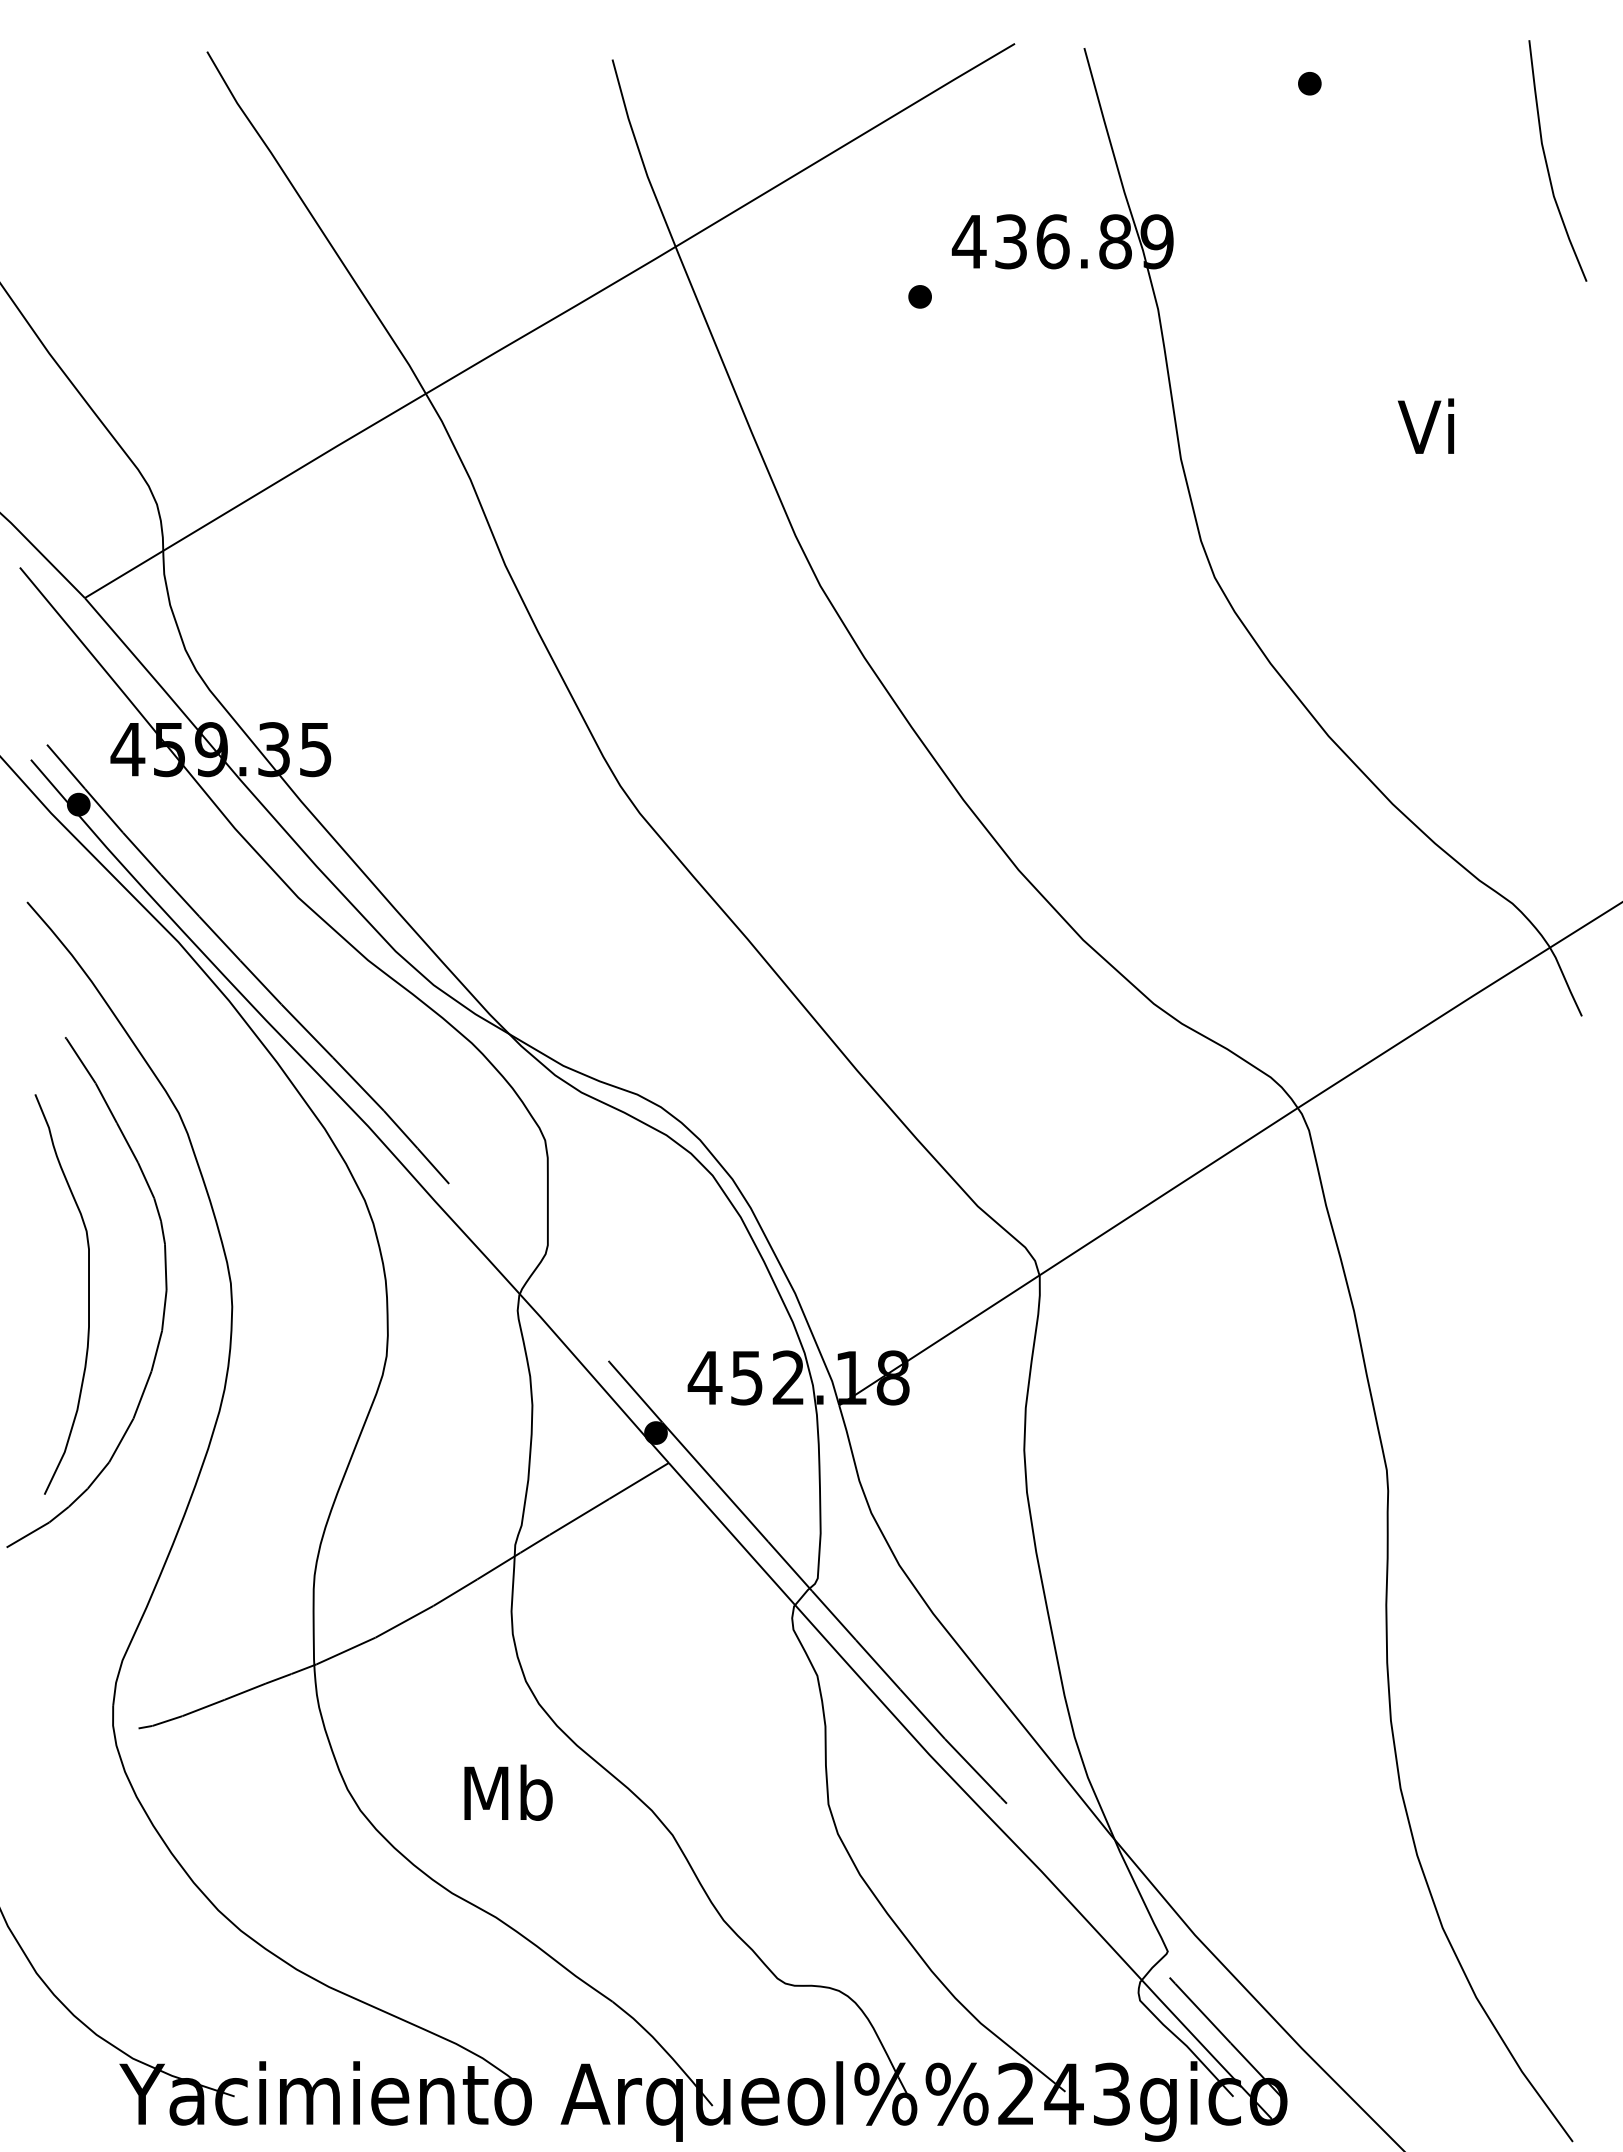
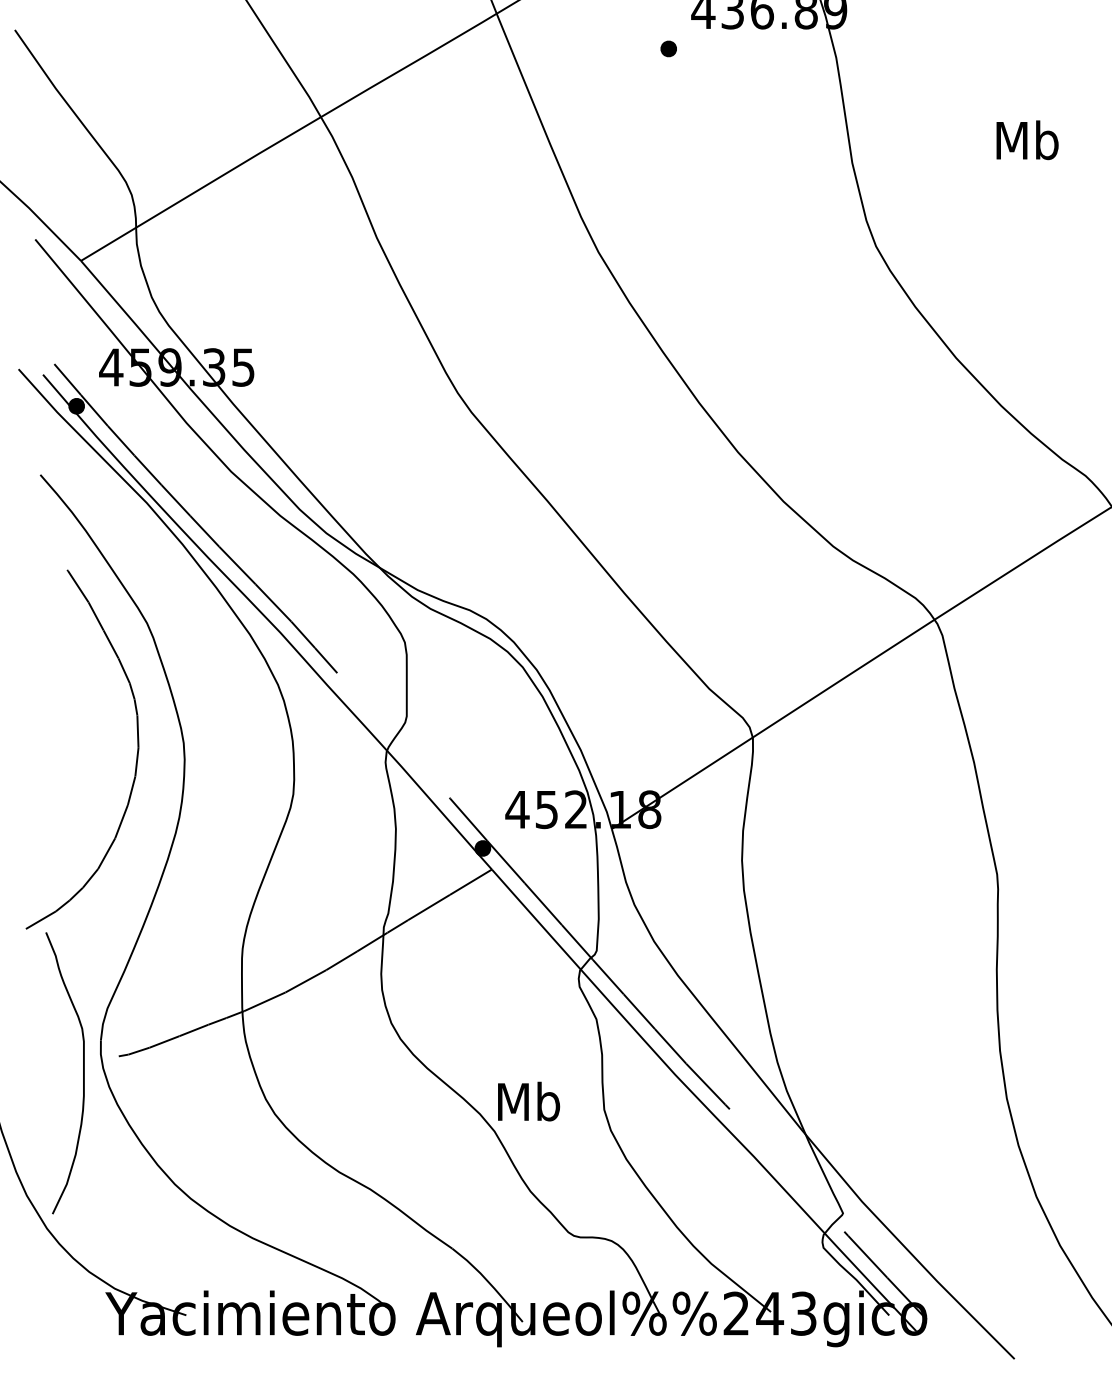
text: (1430, 426) -> (1027, 140), Vi -> Mb
curve: (88, 1294) -> (83, 1073), moved
text: (508, 1792) -> (528, 1101), moved

